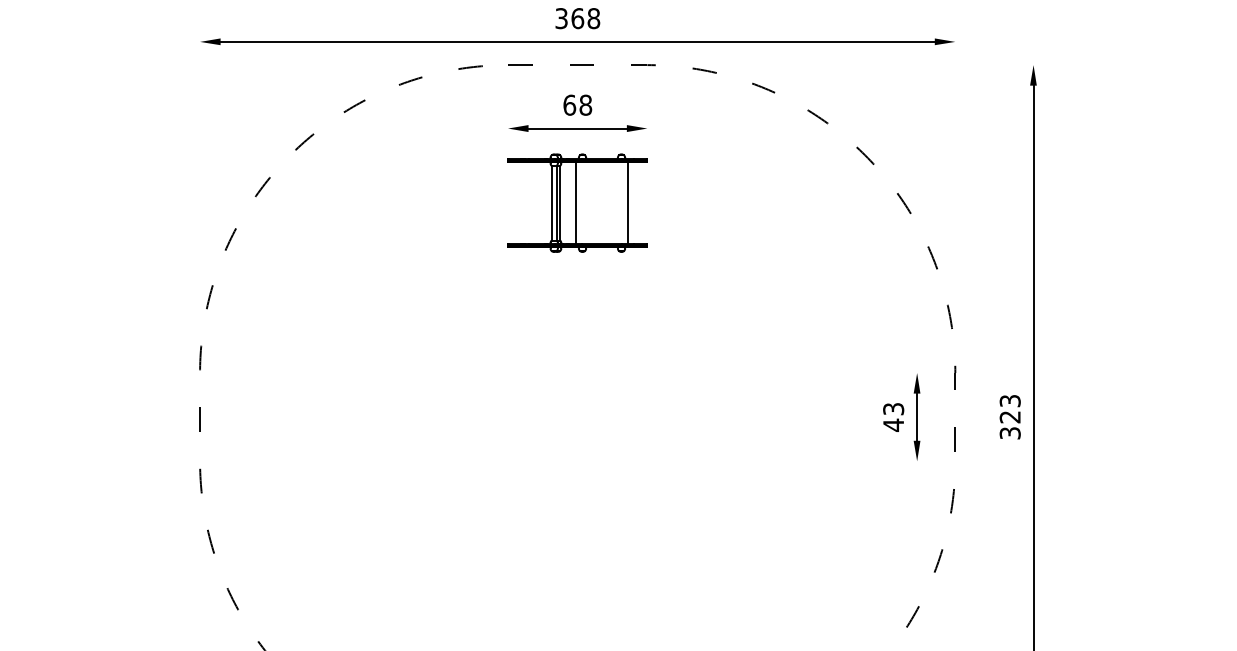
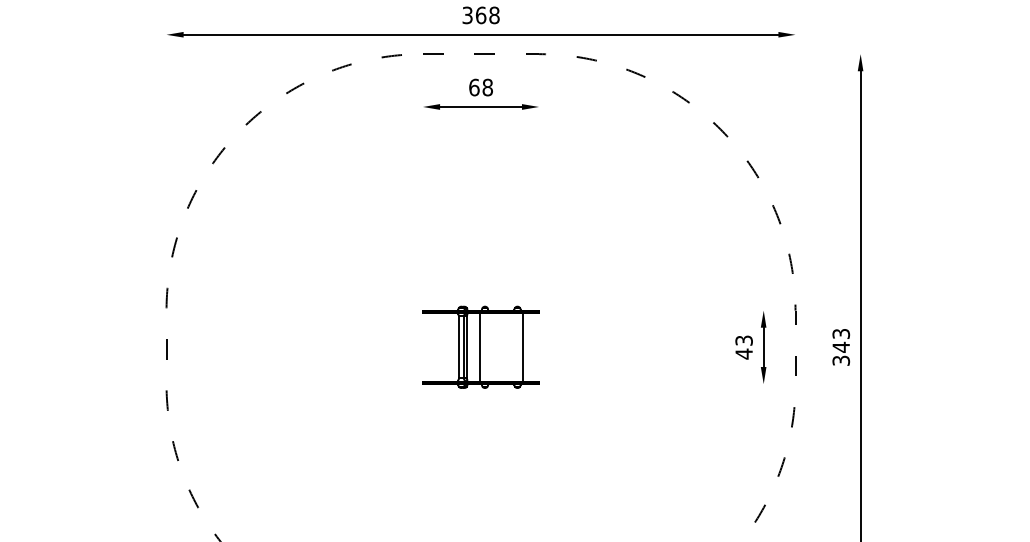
part: (577, 202) -> (480, 346), moved
text: (1009, 416) -> (840, 346), 323 -> 343

